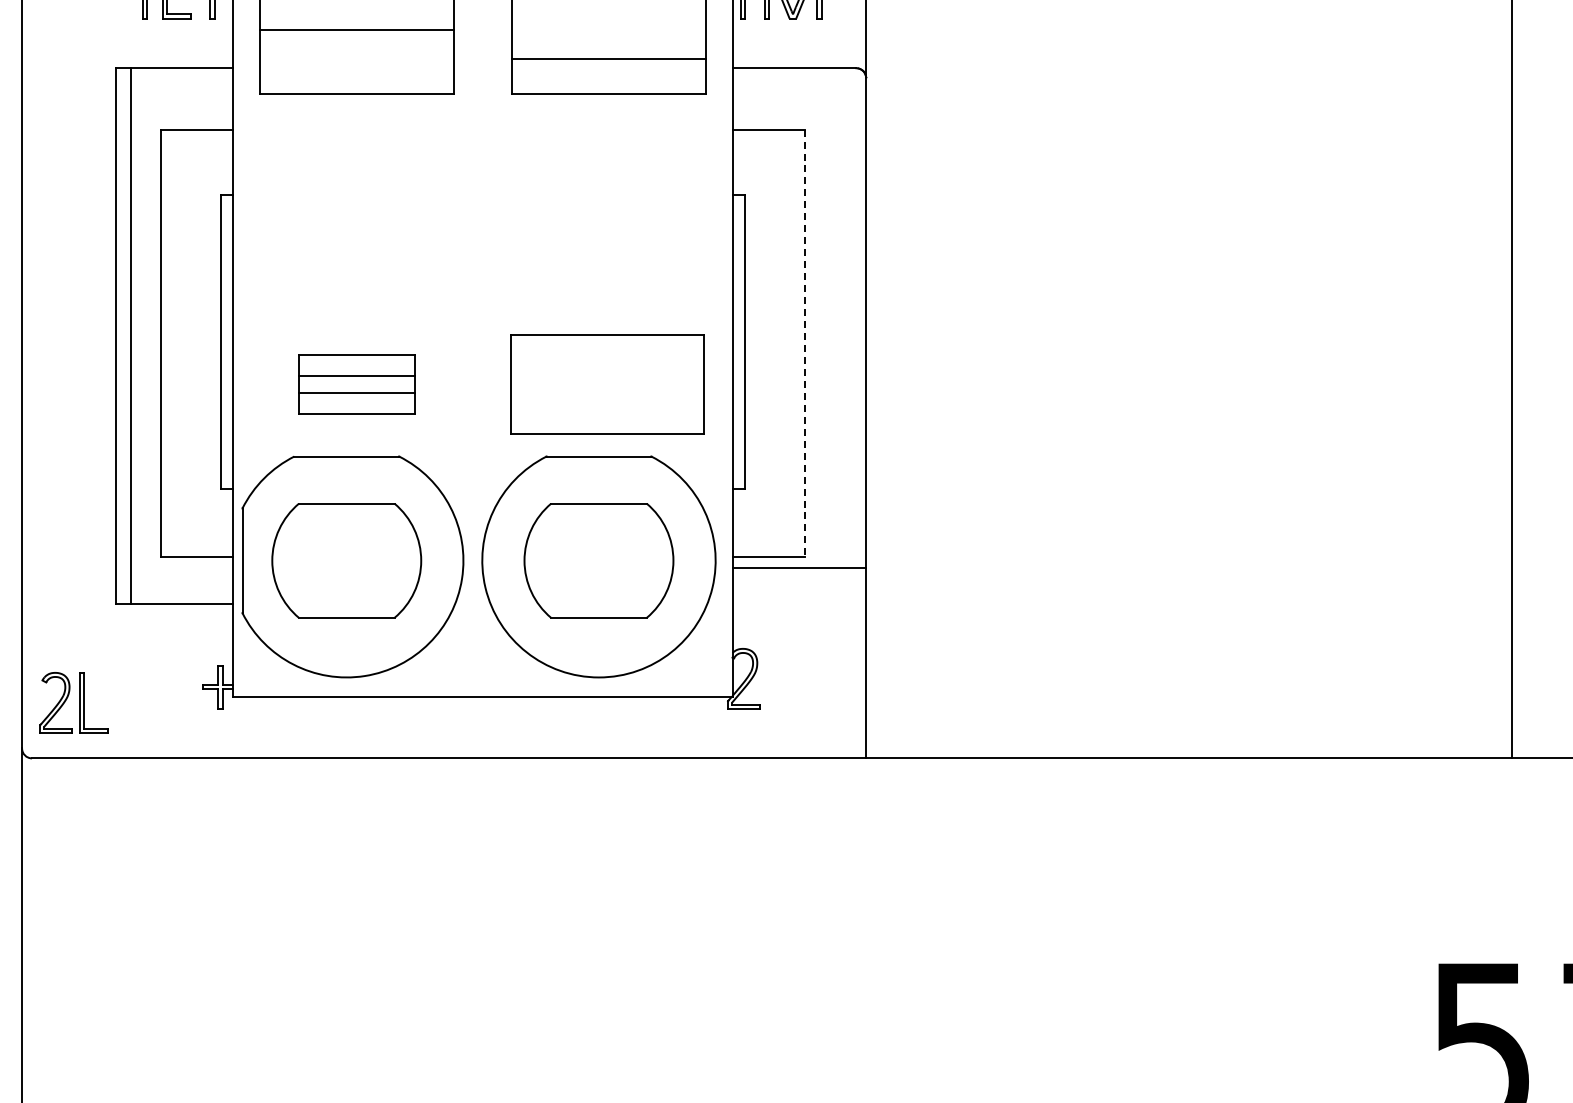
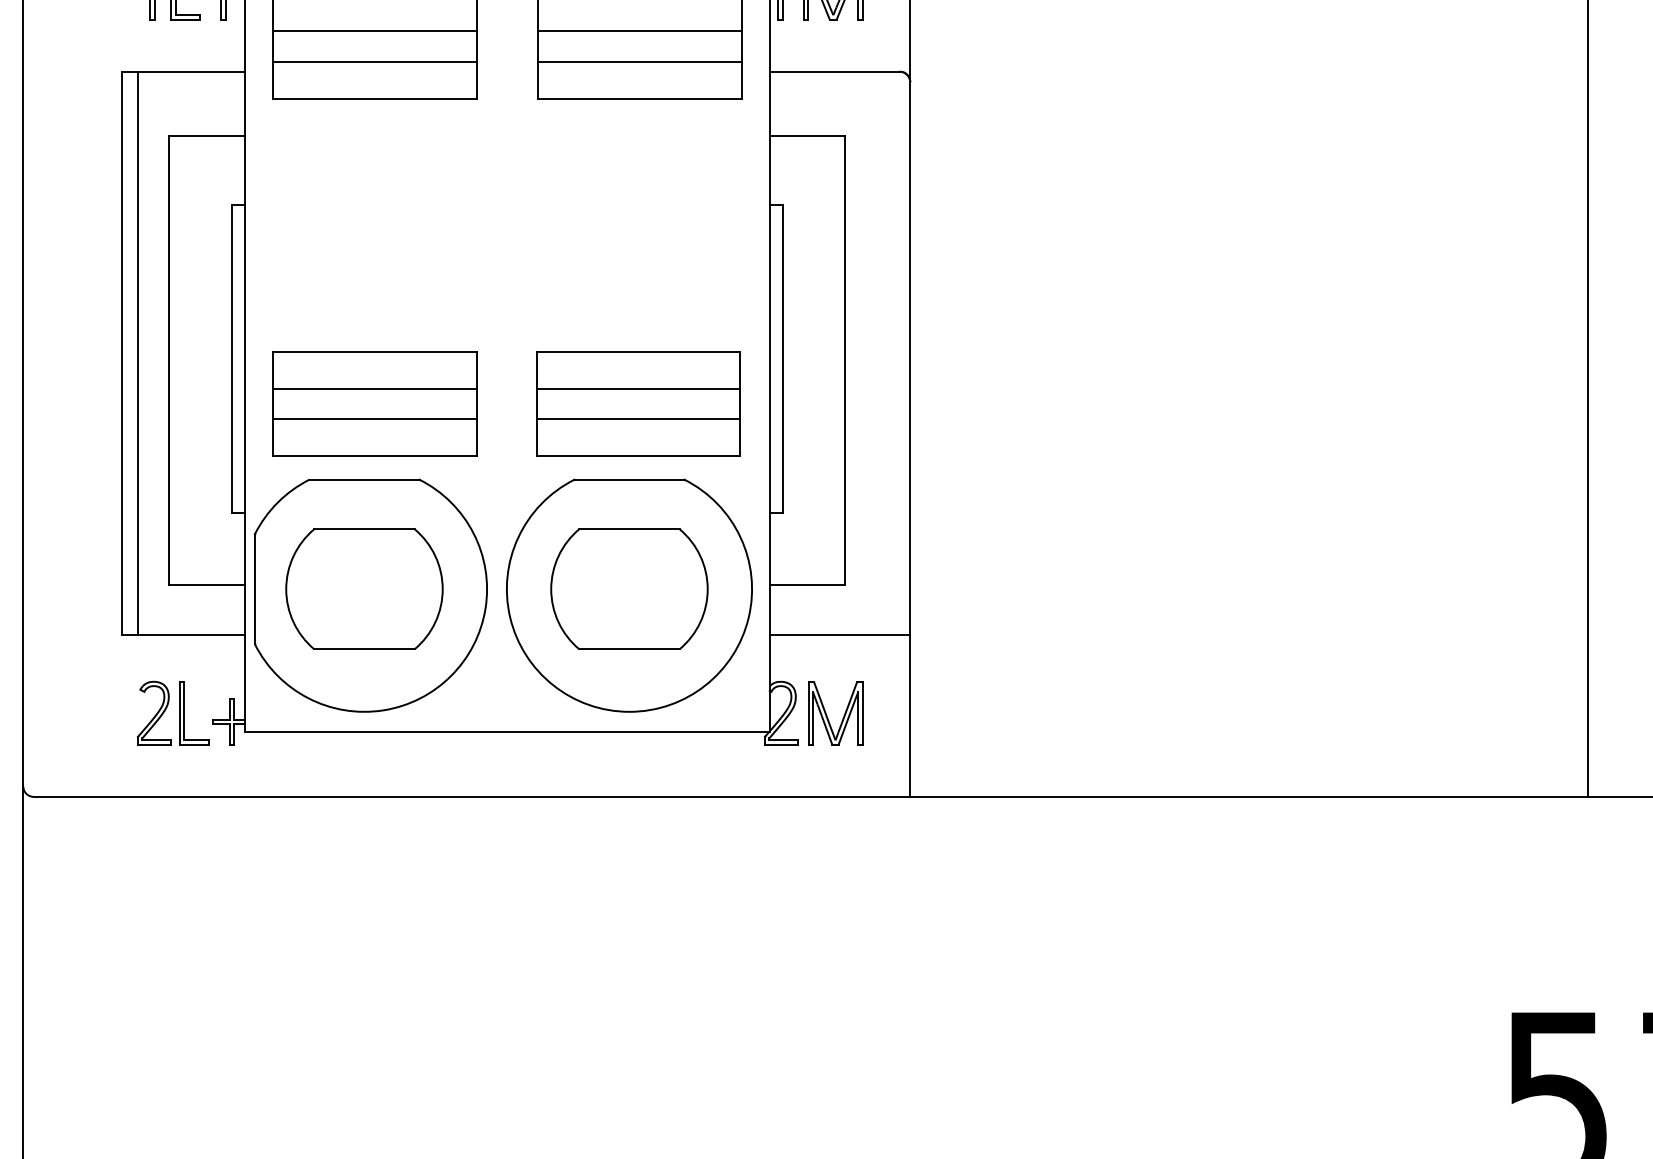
line: (608, 29) -> (639, 31), added
line: (356, 59) -> (374, 62), added
line: (804, 343) -> (845, 360), dashed -> solid
line: (607, 370) -> (638, 389), added
part: (356, 384) -> (374, 404), size x1.67
line: (607, 399) -> (638, 419), added
line: (799, 568) -> (840, 635), moved
part: (787, 680) -> (827, 715), added
part: (73, 702) -> (172, 712), moved

